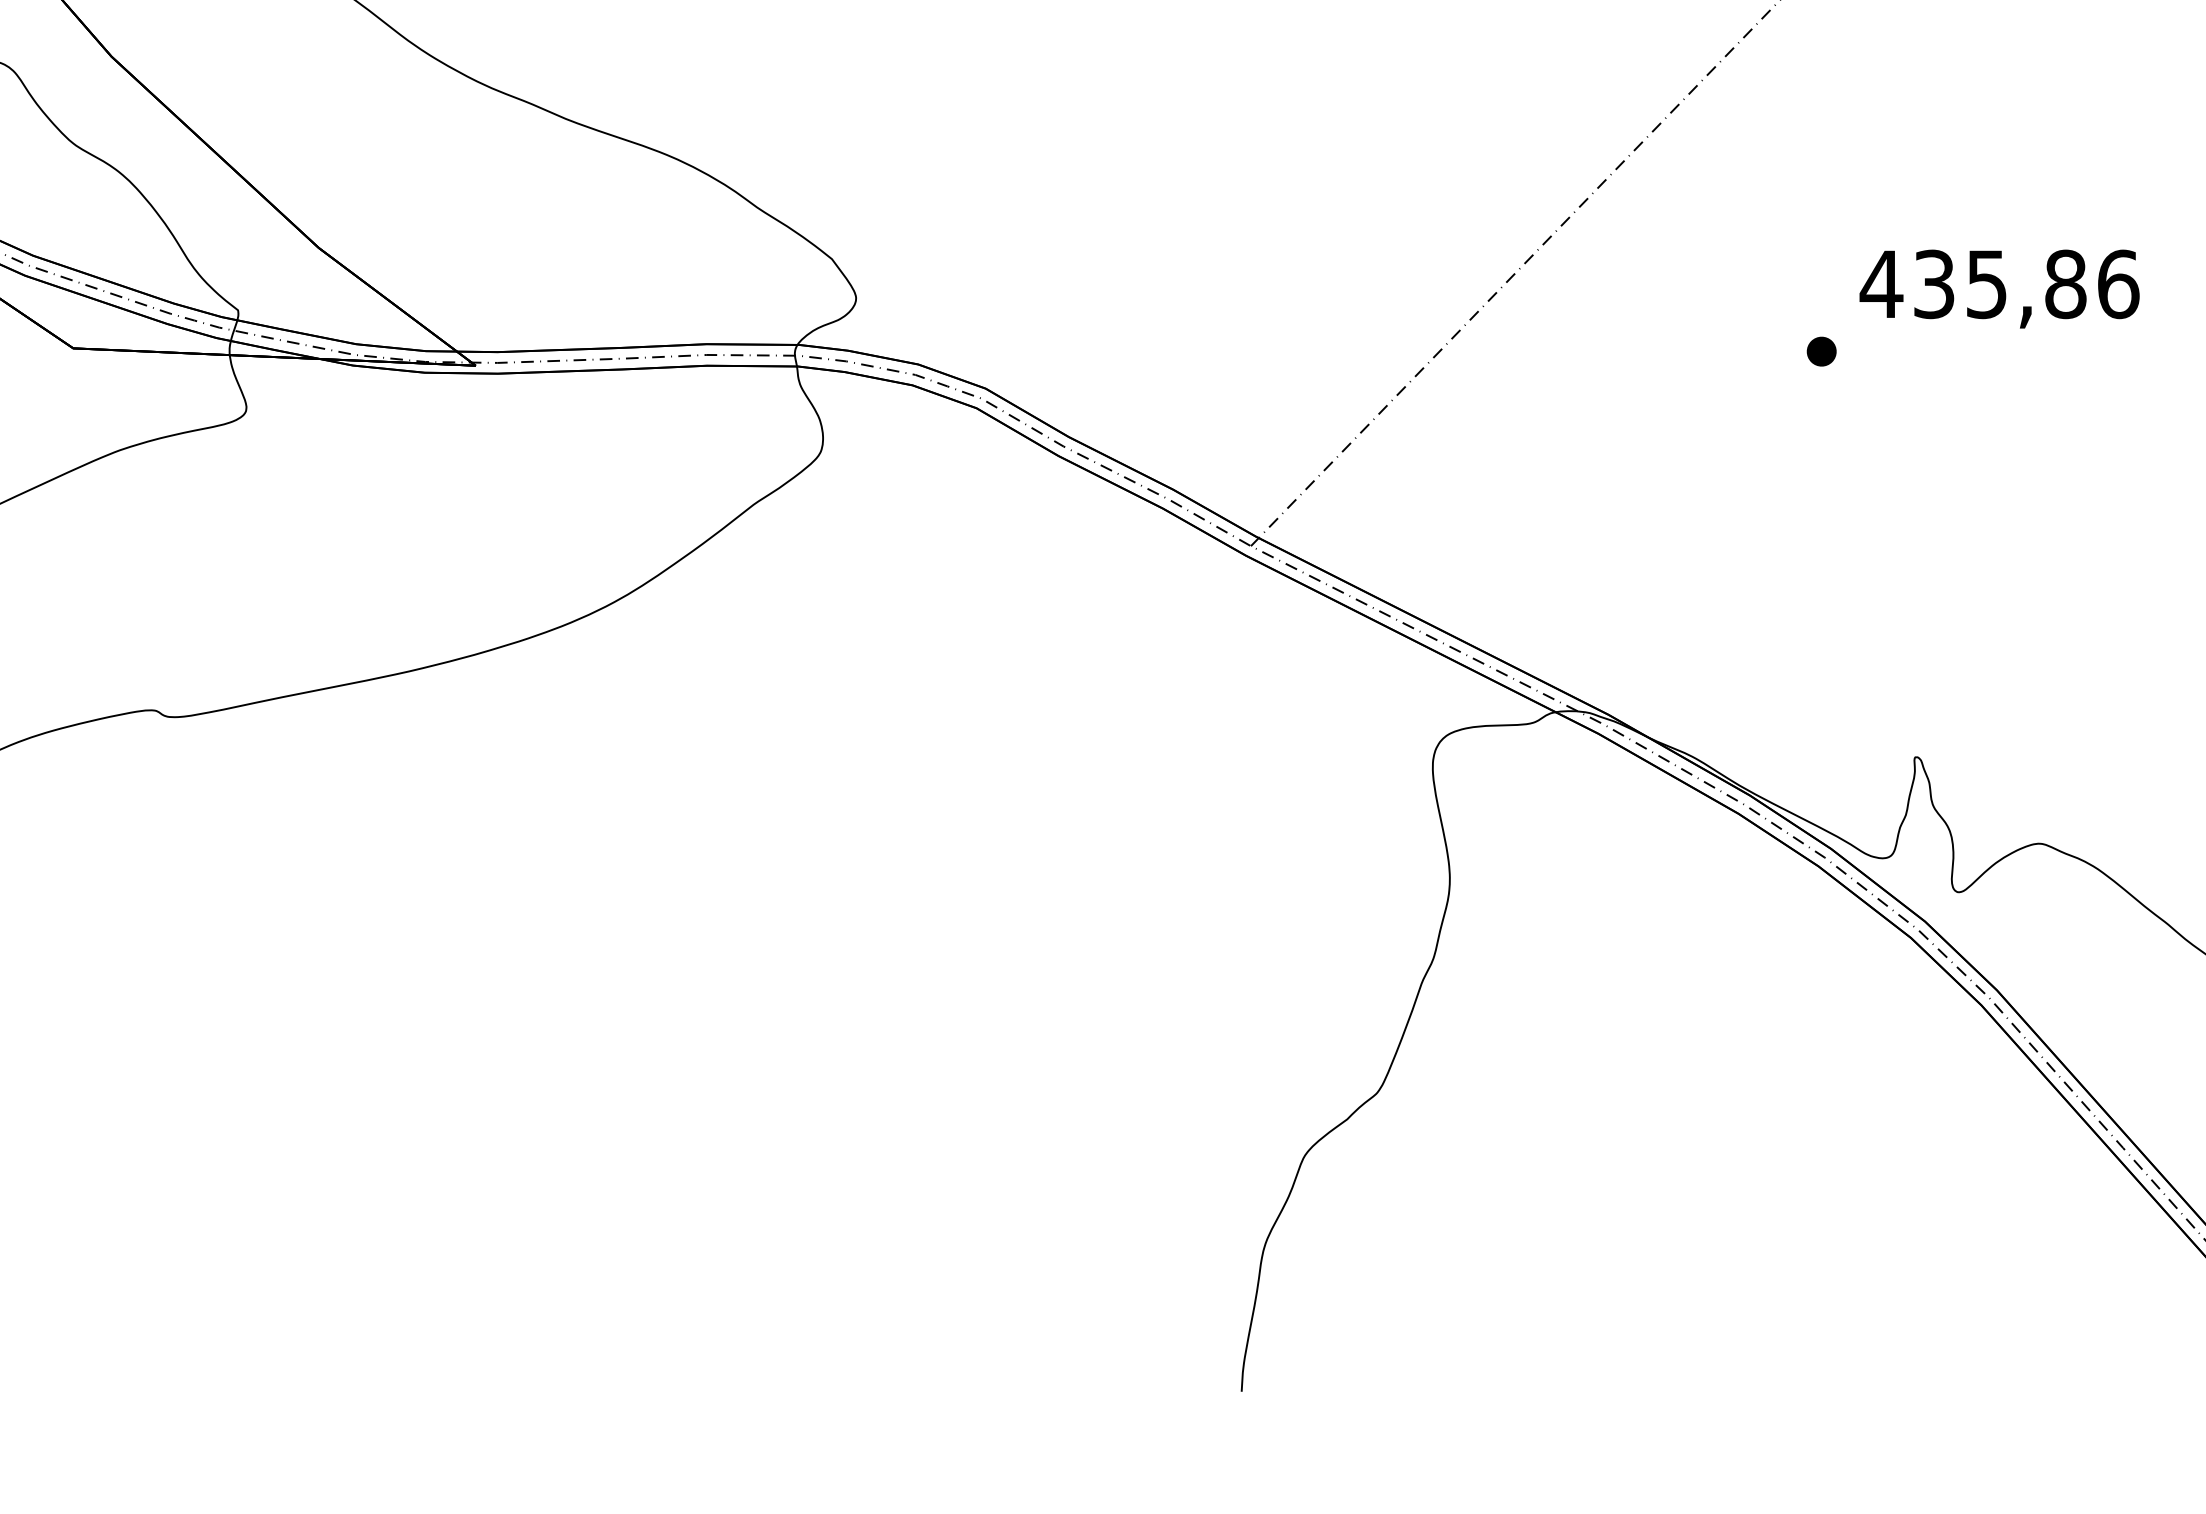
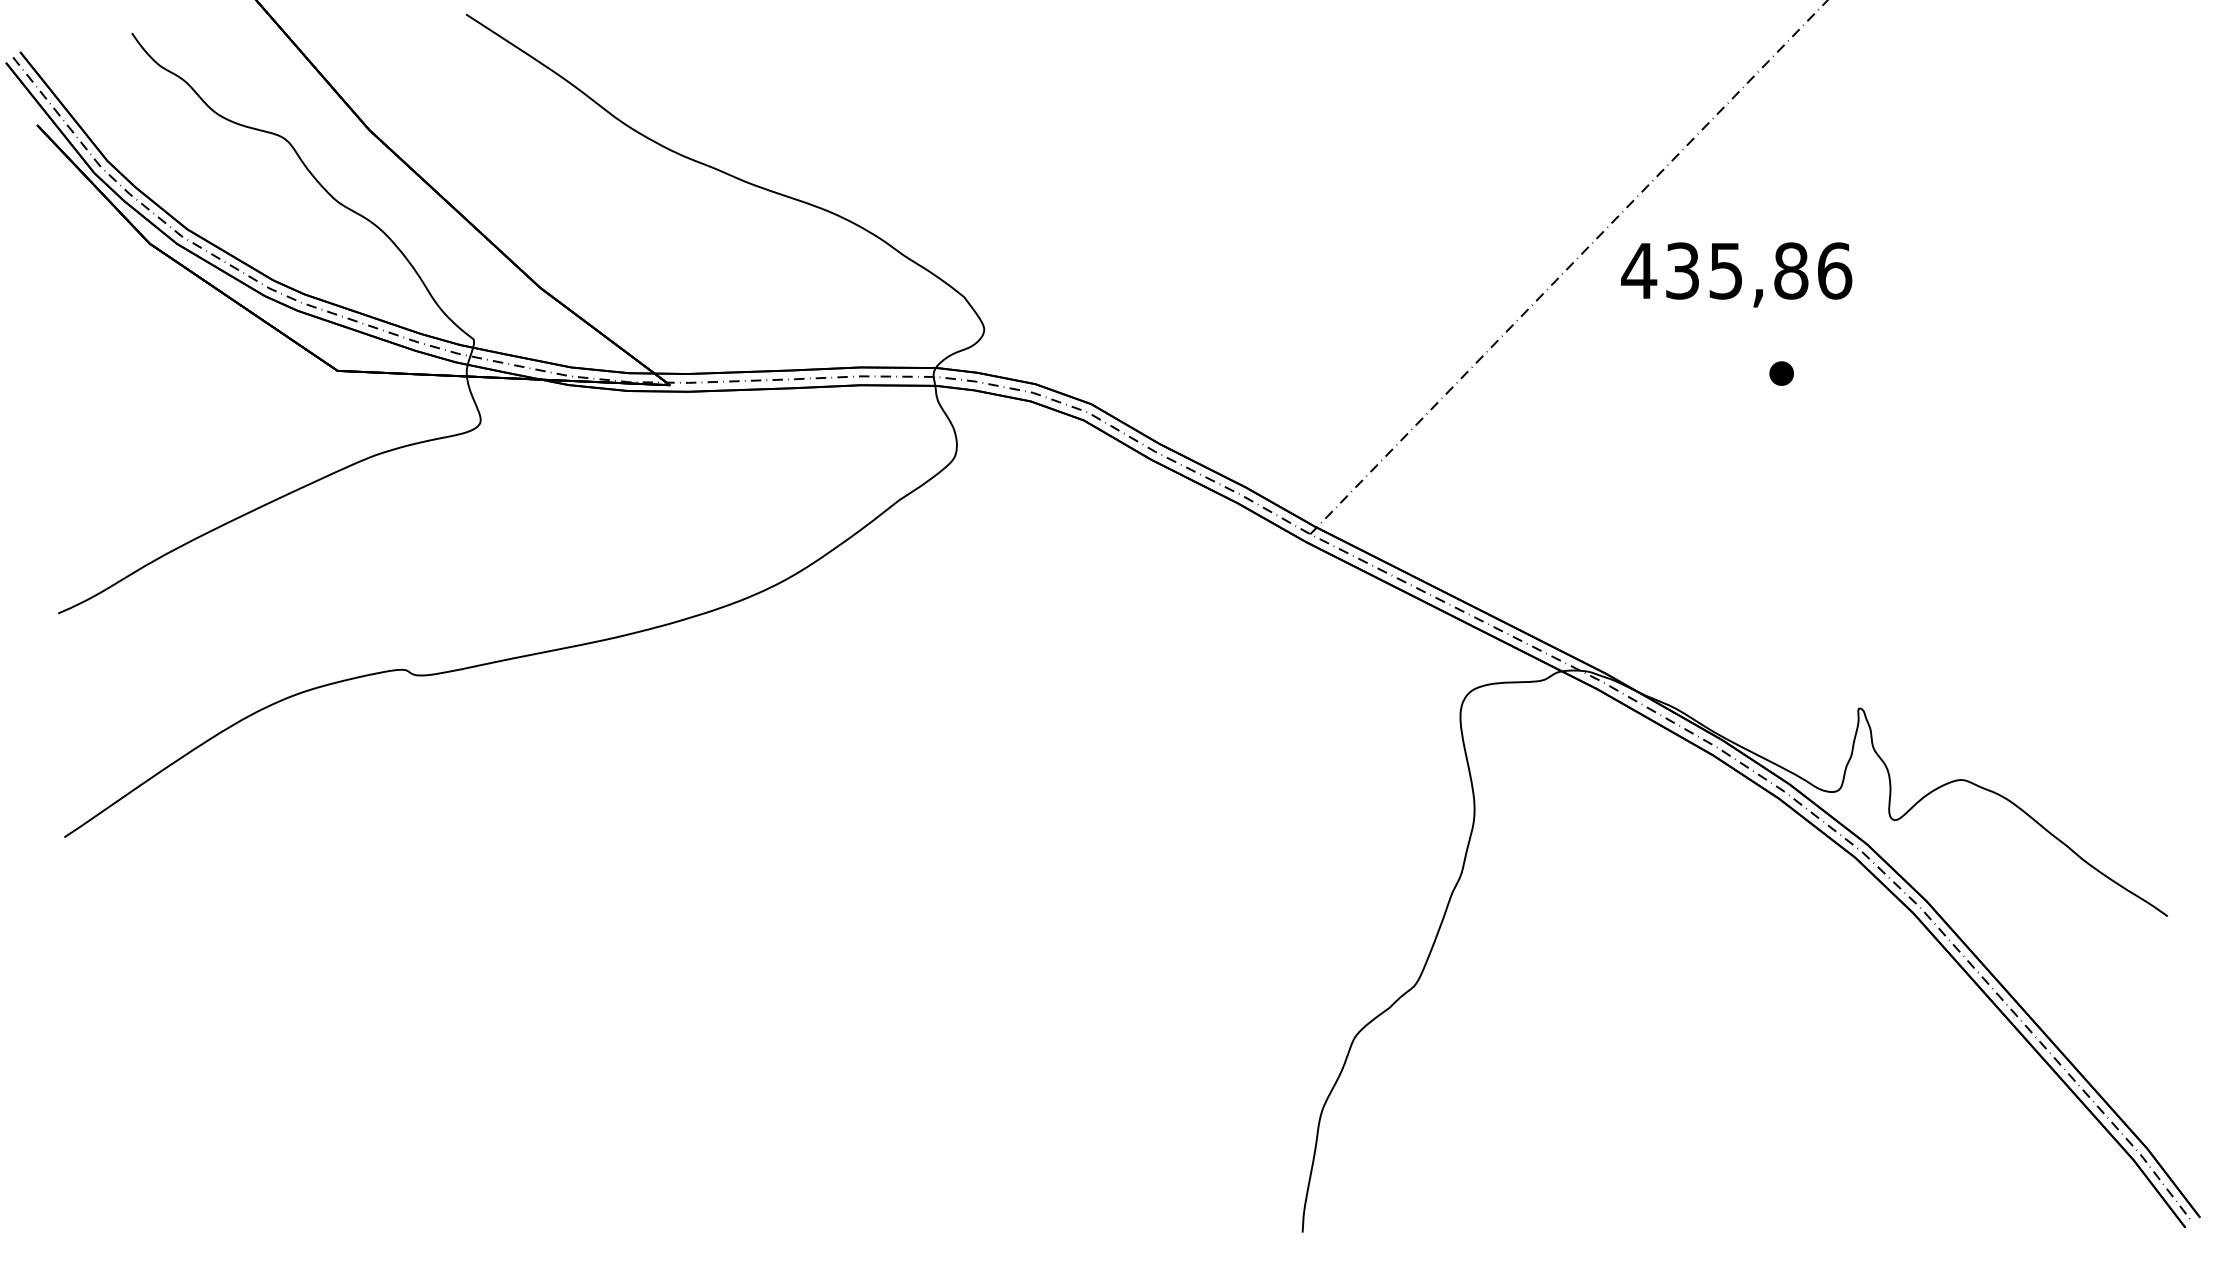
text: (1999, 288) -> (1736, 274), moved

